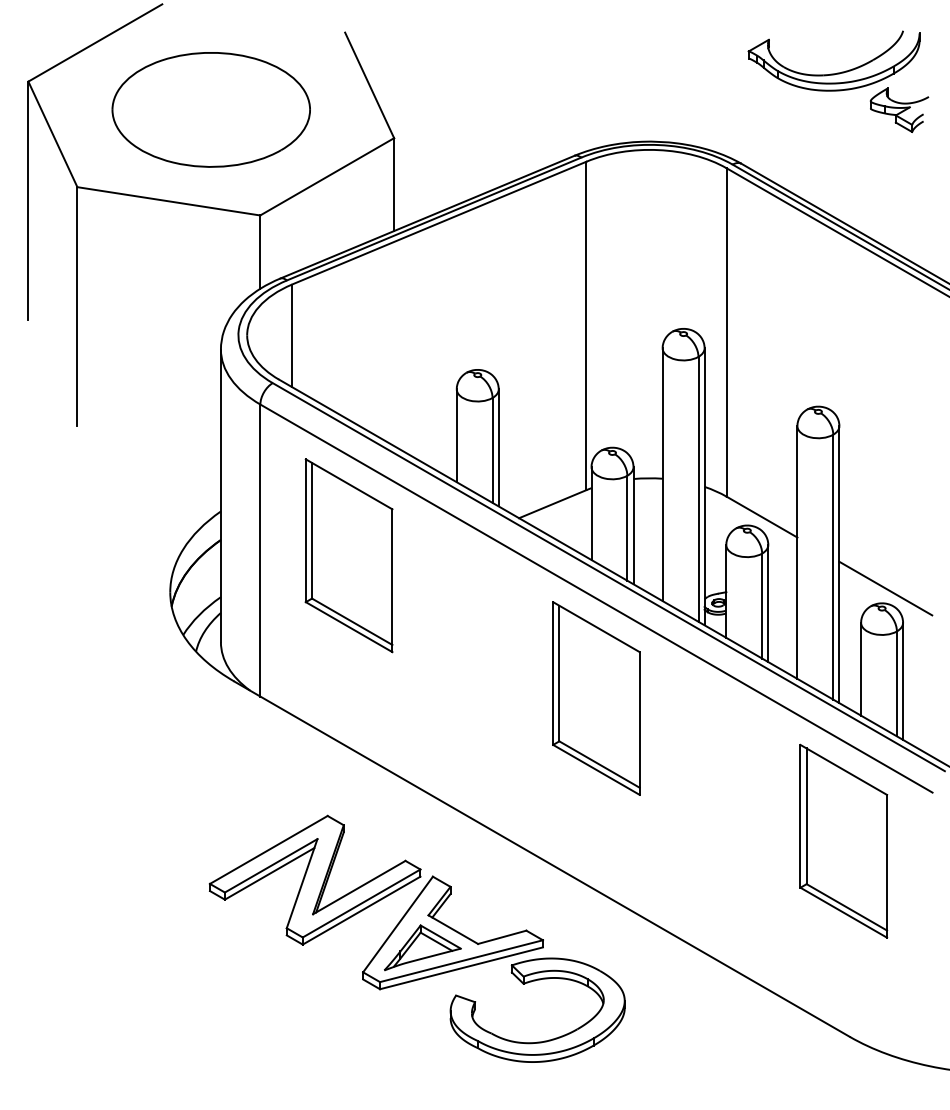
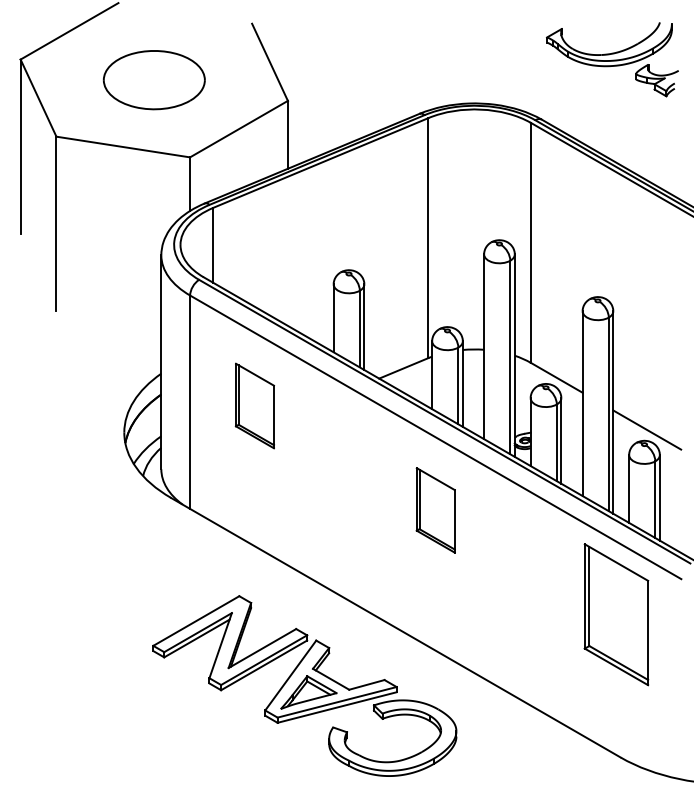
part: (211, 108) -> (154, 79), size x0.7
part: (348, 555) -> (254, 405), size x0.6
part: (596, 698) -> (435, 510), size x0.6

